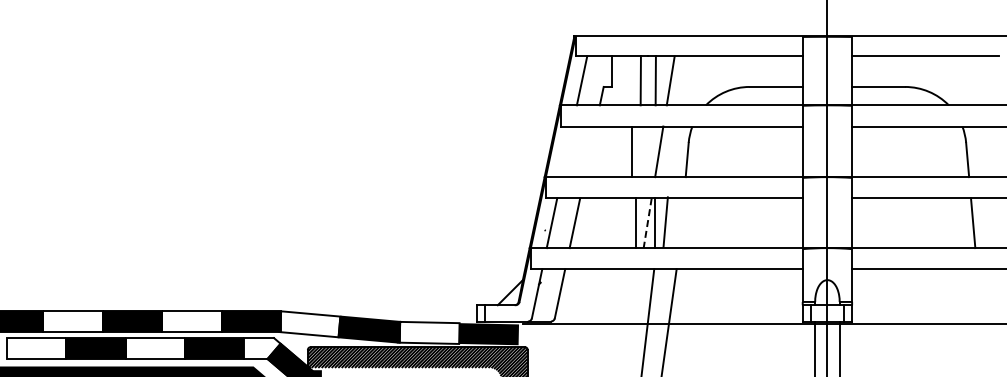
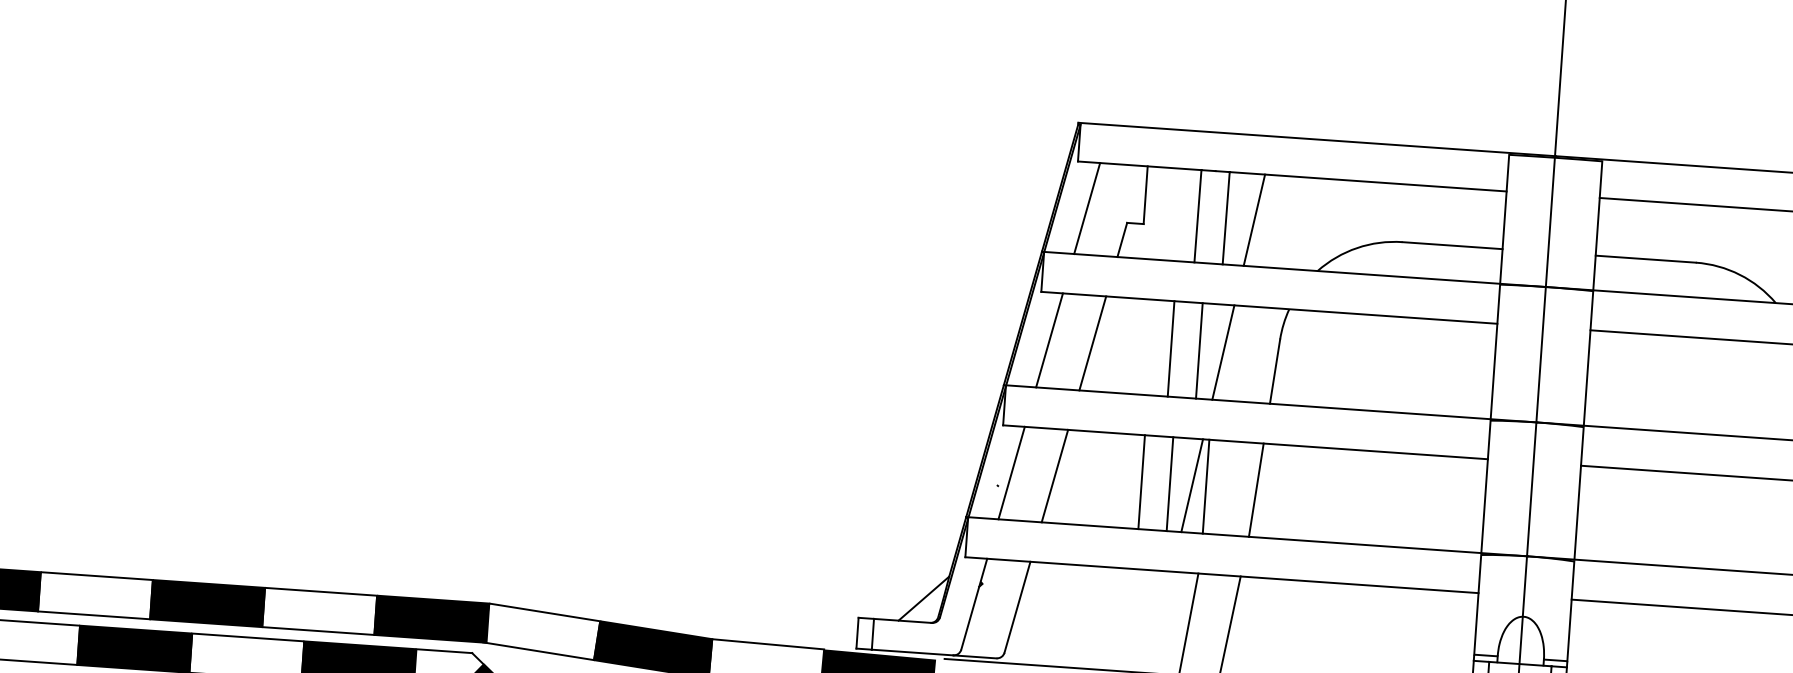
line: (566, 151) -> (1048, 339), added
line: (589, 151) -> (1091, 342), added
line: (646, 151) -> (1199, 350), added
line: (665, 222) -> (1255, 490), moved
line: (620, 223) -> (1140, 482), added
line: (647, 223) -> (1191, 486), dashed -> solid

